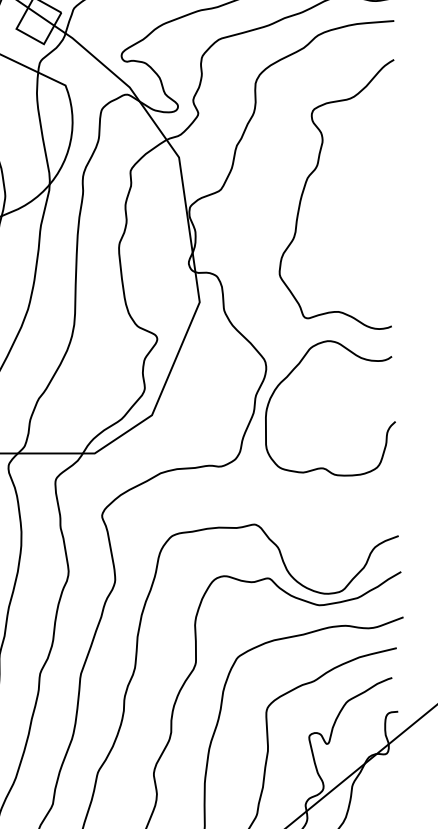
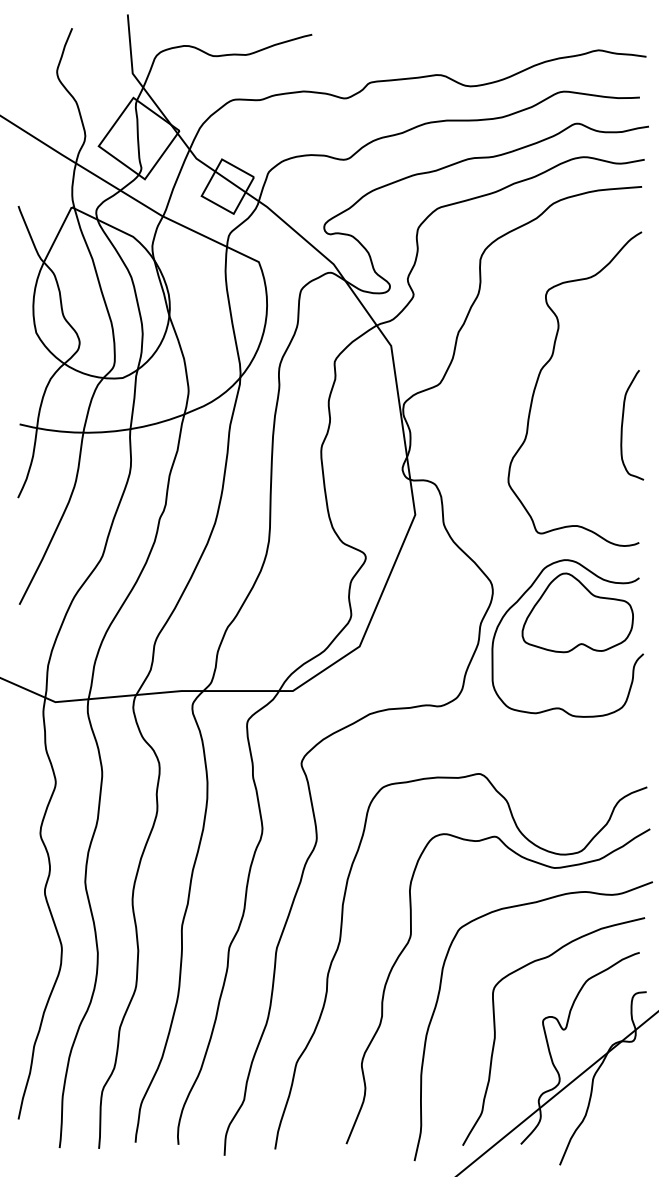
curve: (378, 223) -> (623, 423), added
part: (338, 386) -> (577, 612), added

